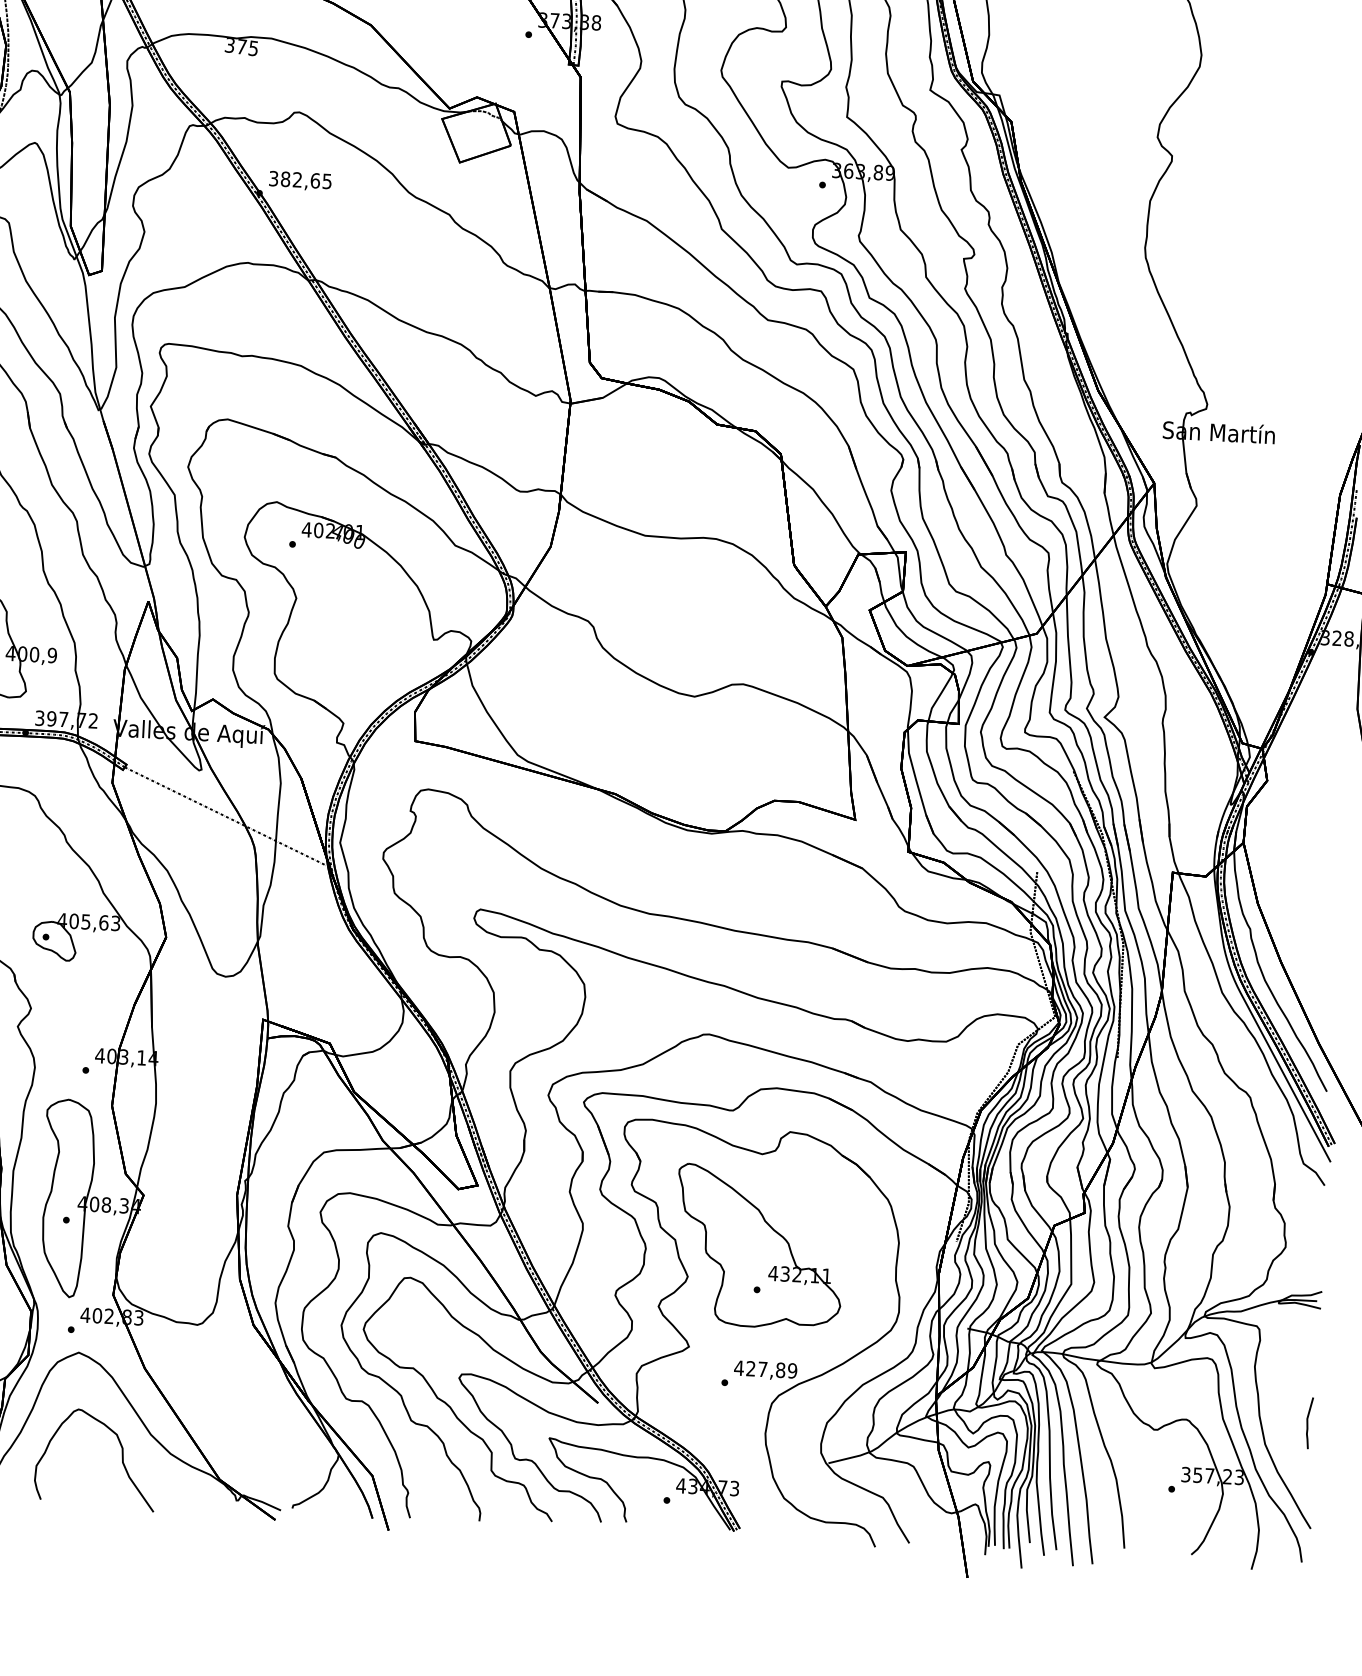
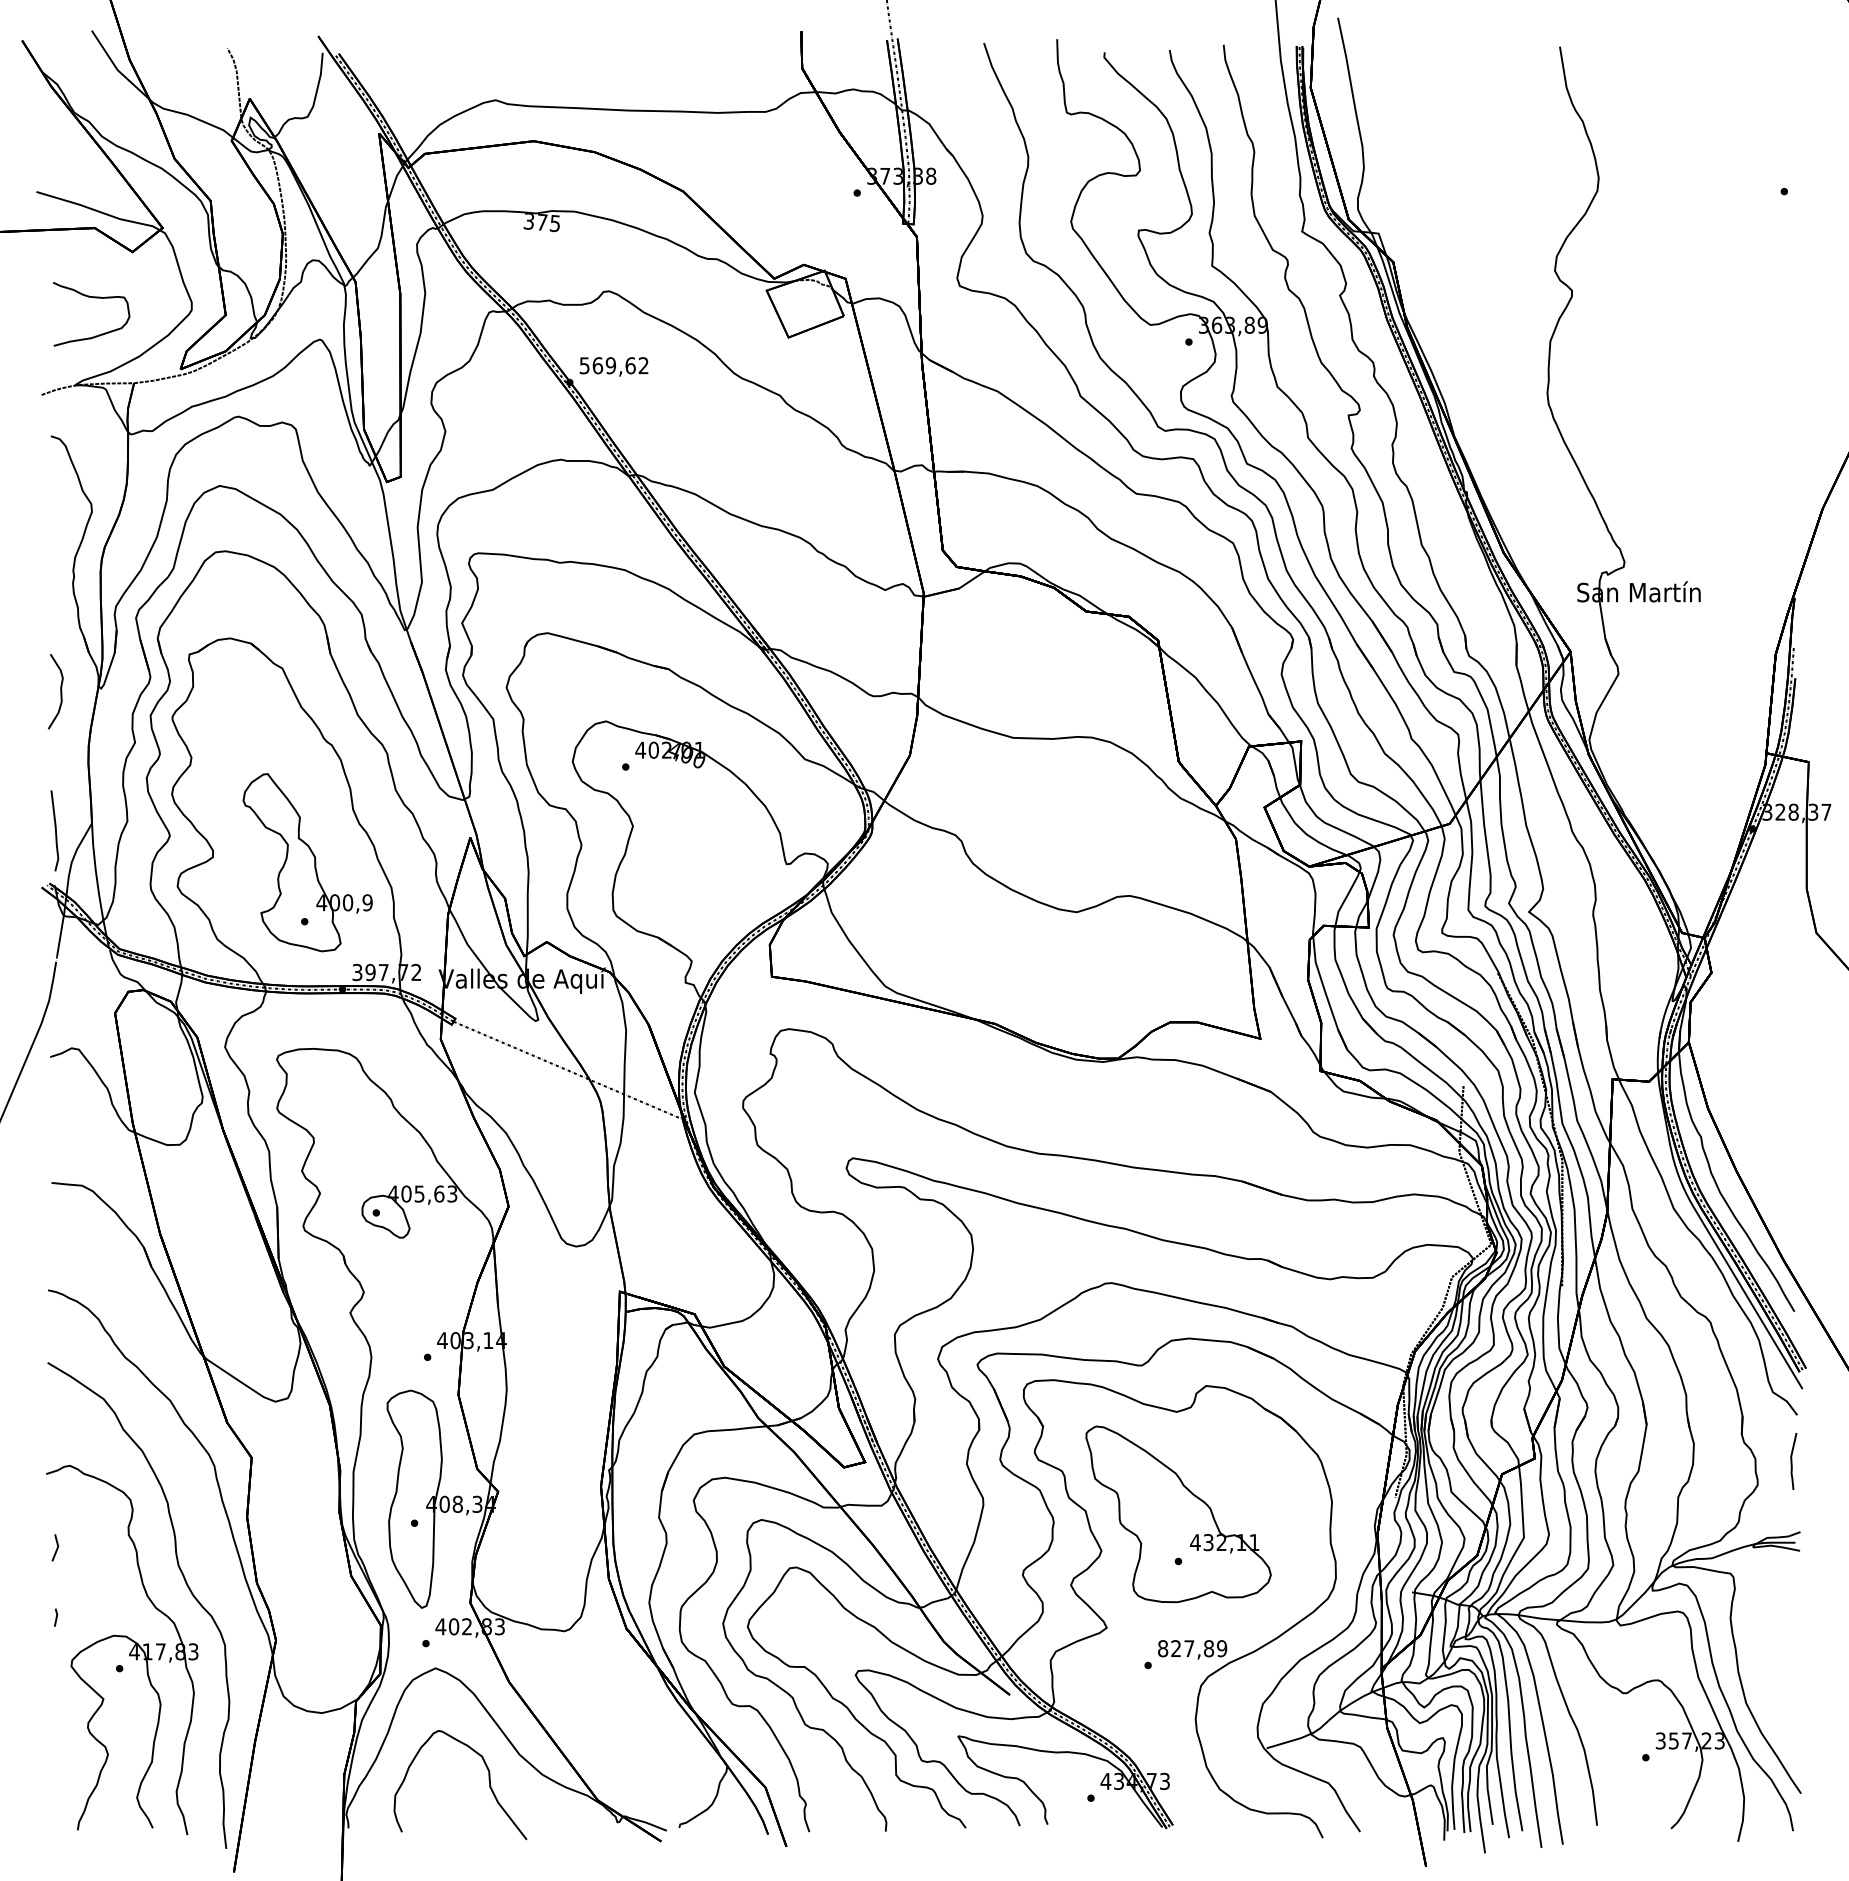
text: (300, 179) -> (614, 365), 382,65 -> 569,62
text: (738, 1368) -> (1162, 1648), 427,89 -> 827,89
curve: (1308, 1423) -> (1792, 1461), moved

